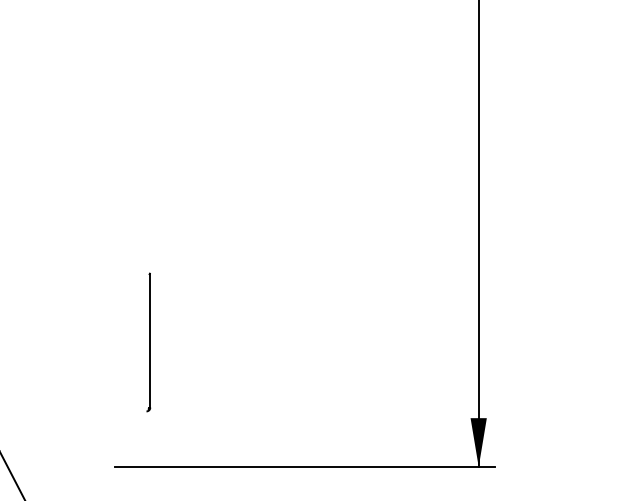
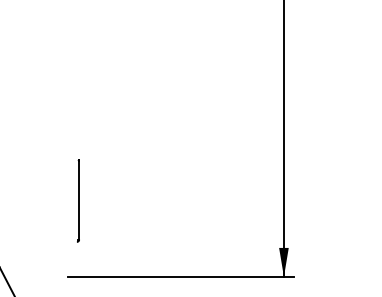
line: (149, 341) -> (78, 200), moved

